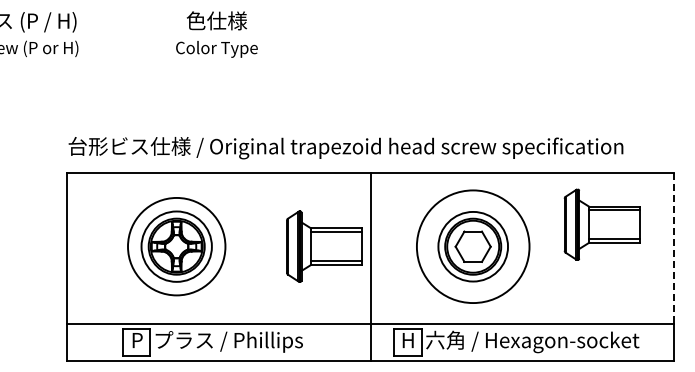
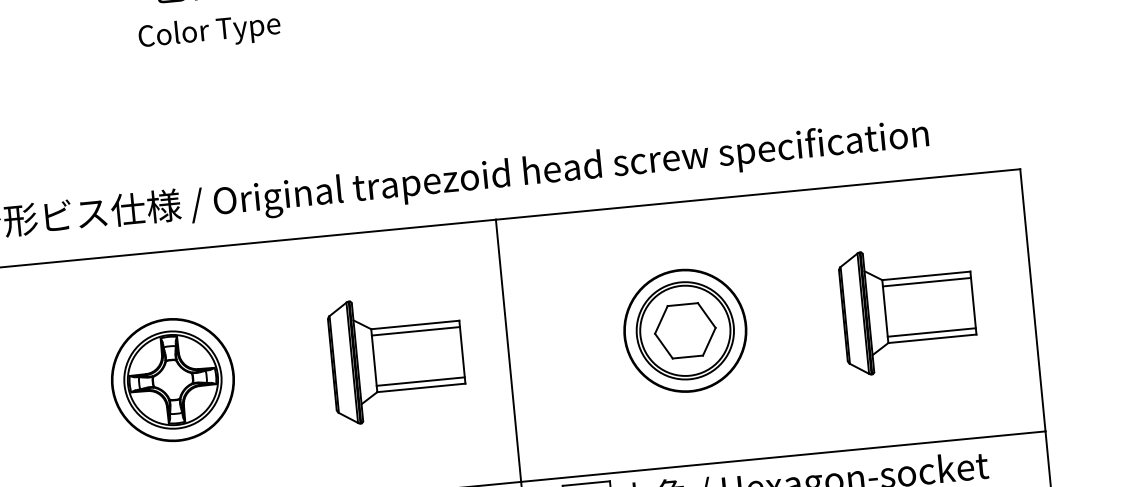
part: (601, 224) -> (907, 309), moved
circle: (176, 246) -> (172, 379), size x0.71
part: (324, 246) -> (397, 358), moved
circle: (473, 246) -> (685, 330), size x0.62
line: (674, 248) -> (1033, 300), dashed -> solid

